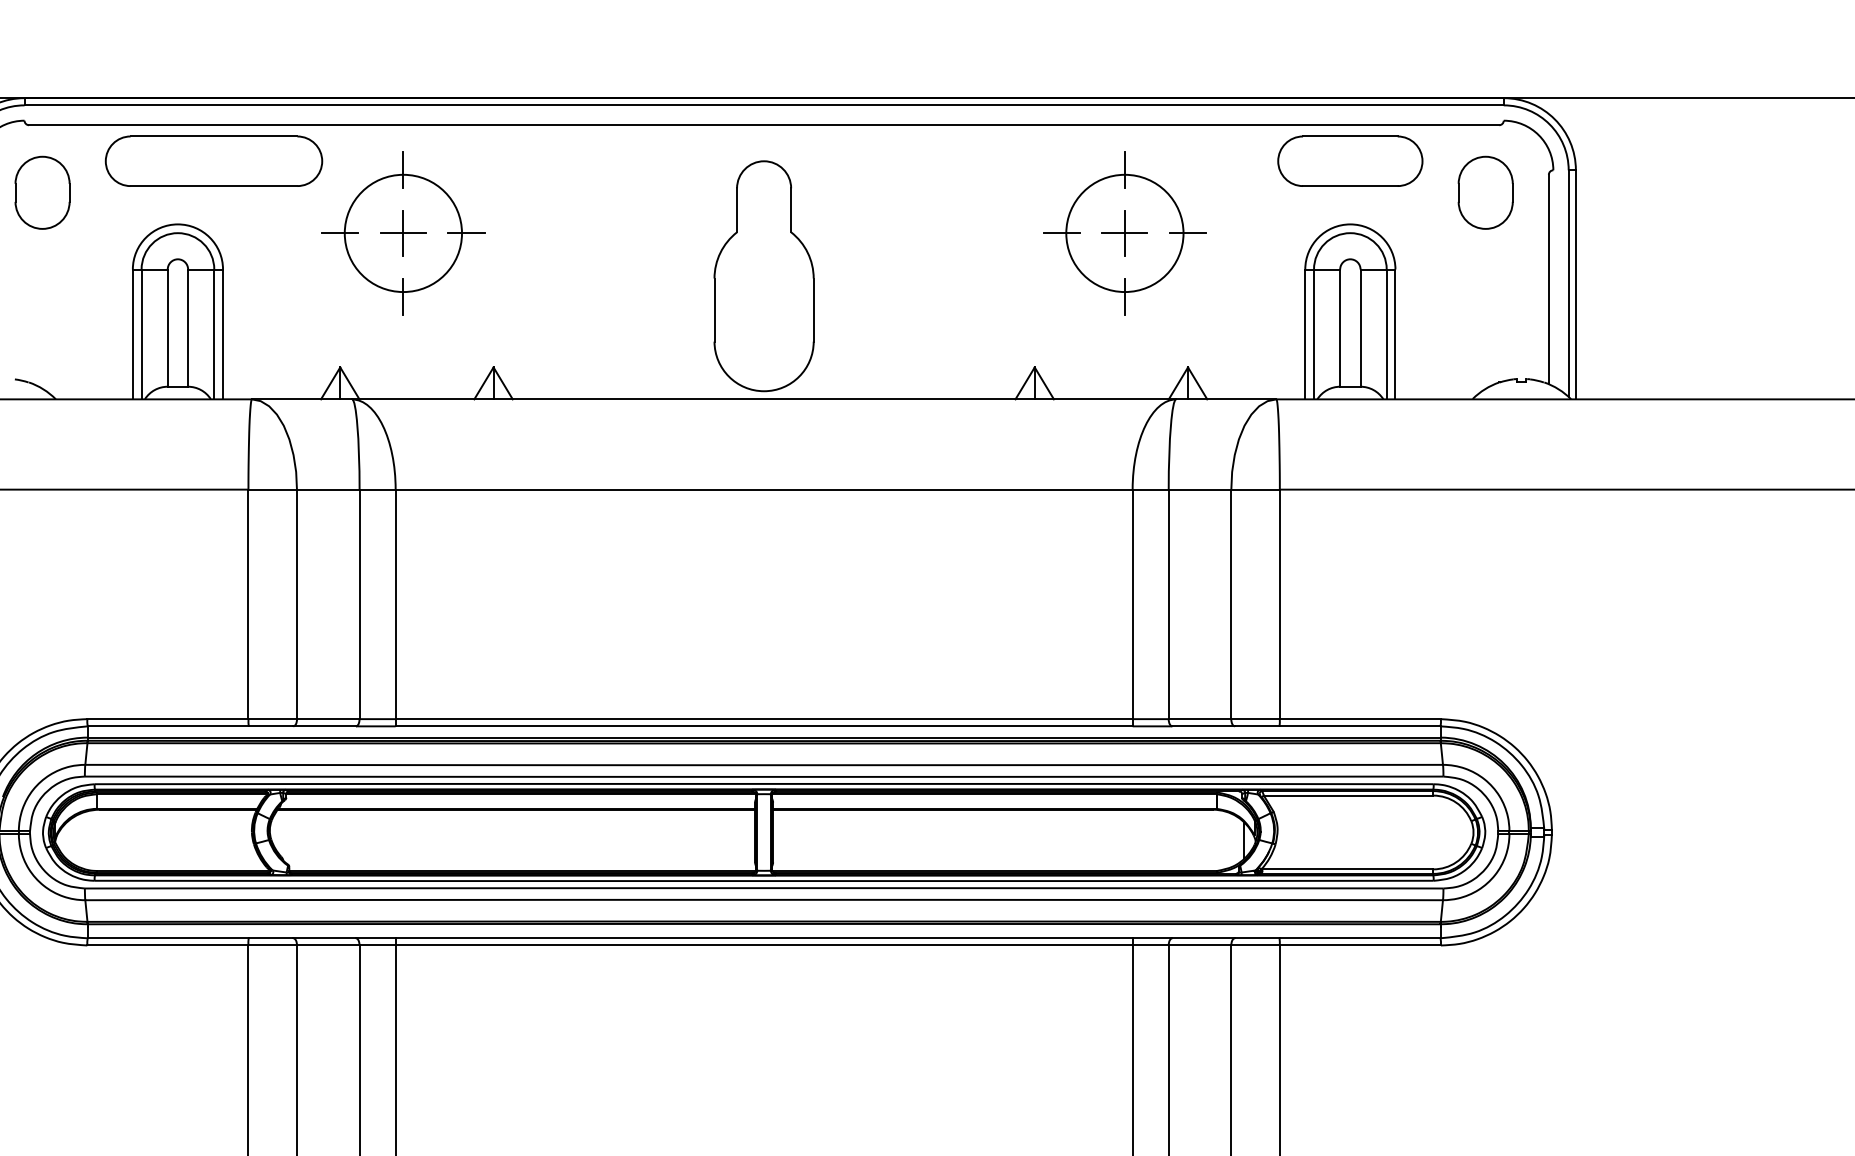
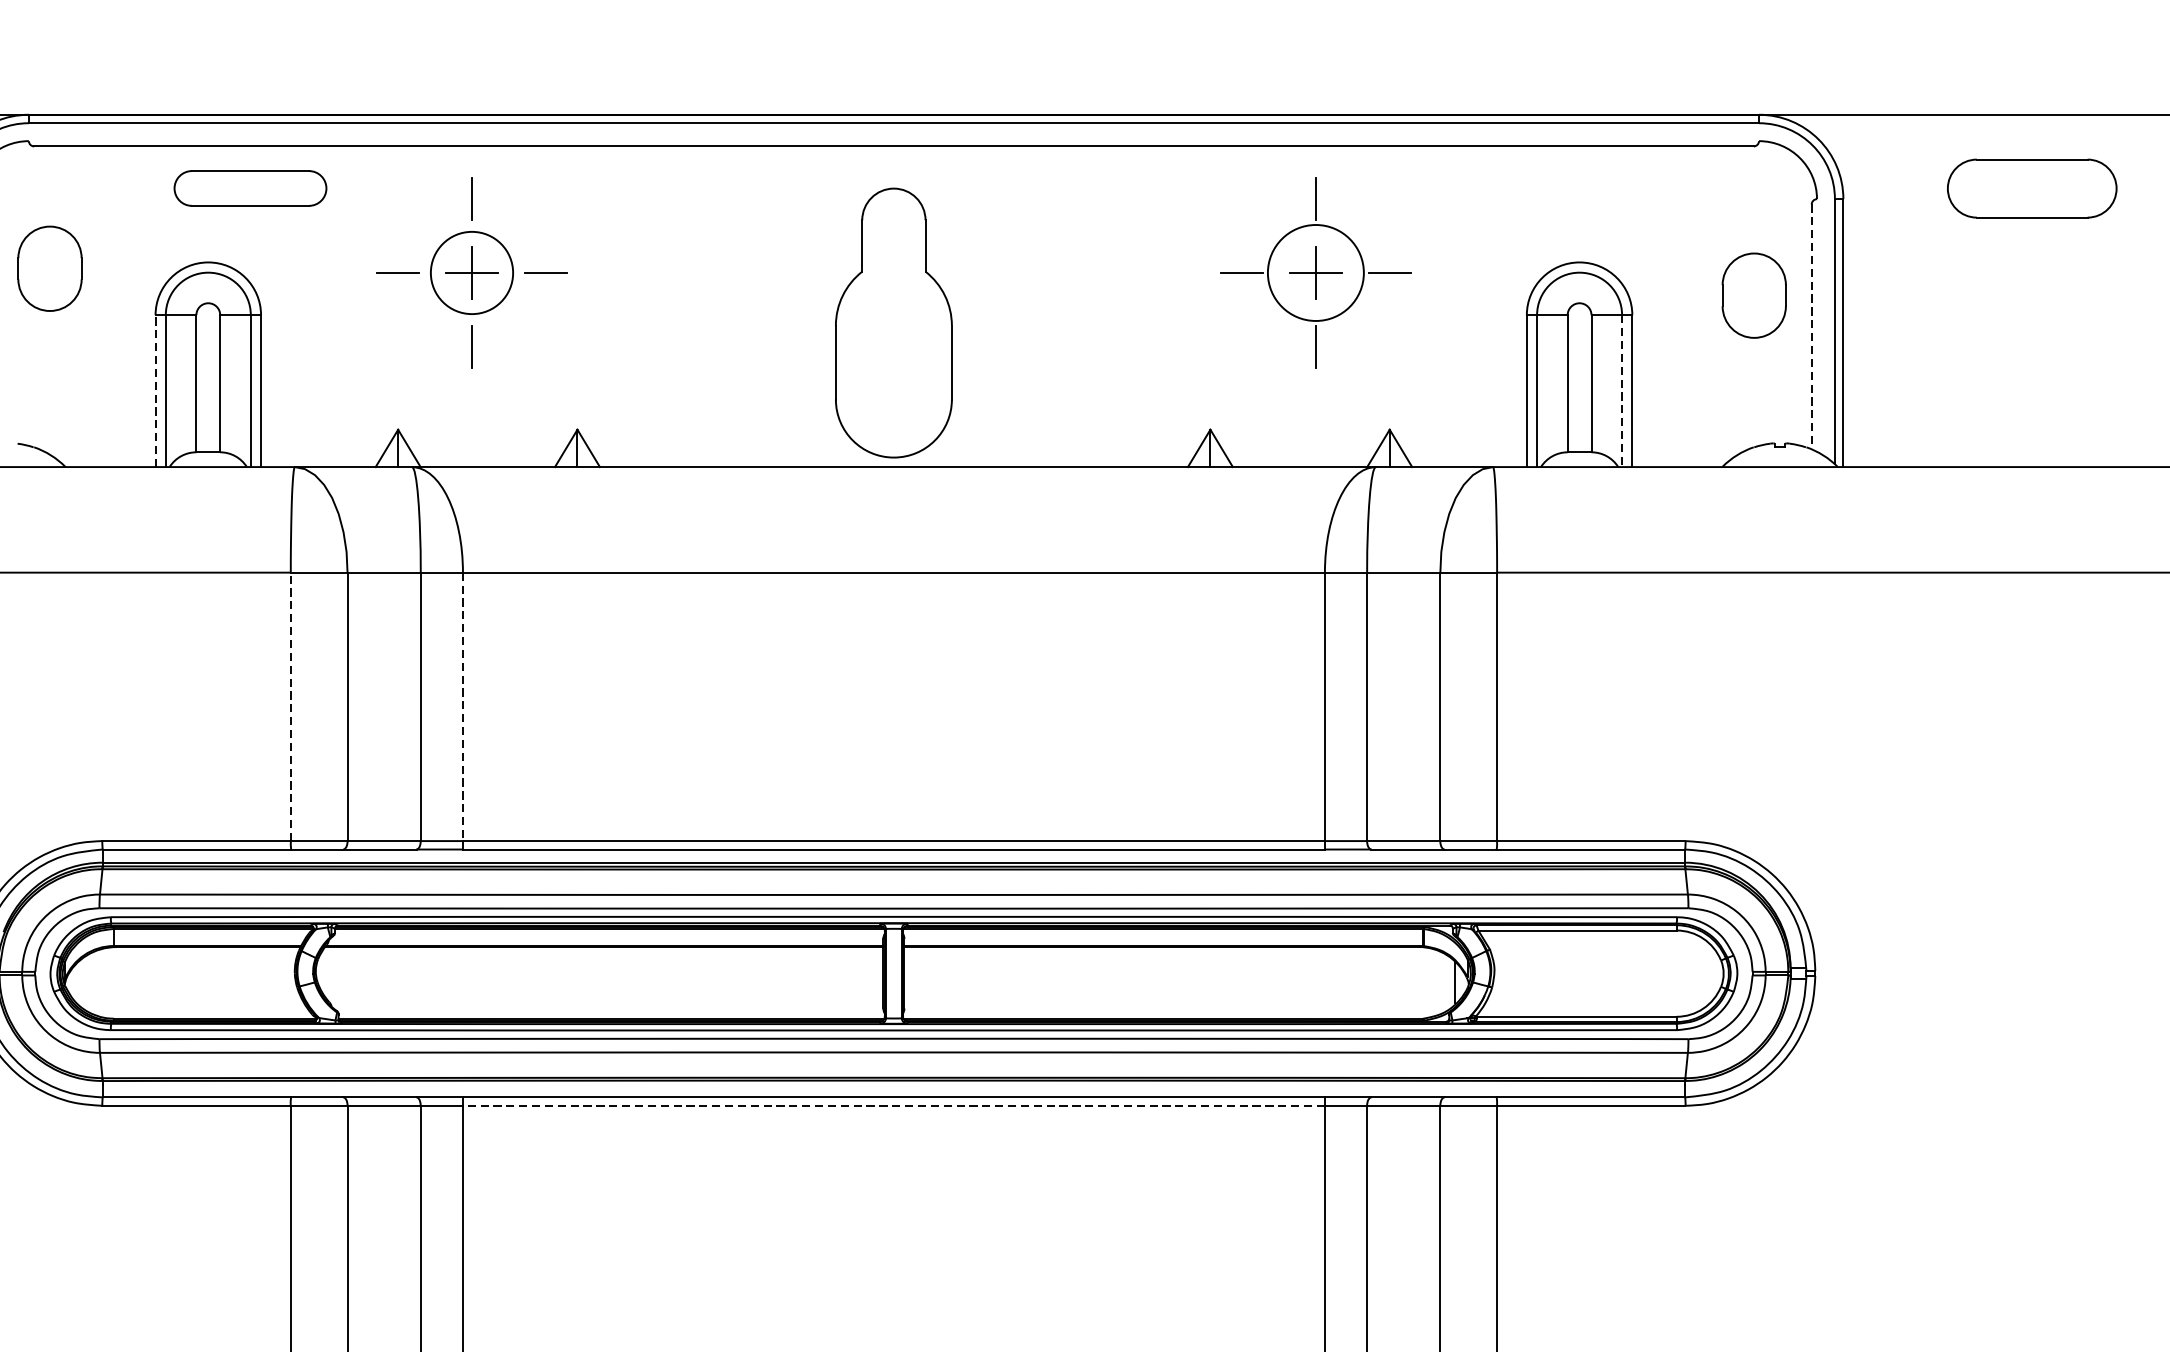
part: (213, 160) -> (249, 187), size x0.6
part: (1350, 160) -> (2032, 187), moved
part: (42, 192) -> (49, 268), moved
part: (1485, 192) -> (1754, 295), moved
circle: (403, 233) -> (472, 273), size x0.6
circle: (1124, 233) -> (1315, 273), size x0.7
line: (1548, 279) -> (1811, 326), solid -> dashed
line: (132, 334) -> (155, 391), solid -> dashed
line: (1386, 334) -> (1621, 391), solid -> dashed
line: (248, 604) -> (290, 706), solid -> dashed
line: (395, 604) -> (462, 706), solid -> dashed
line: (764, 945) -> (894, 1105), solid -> dashed

